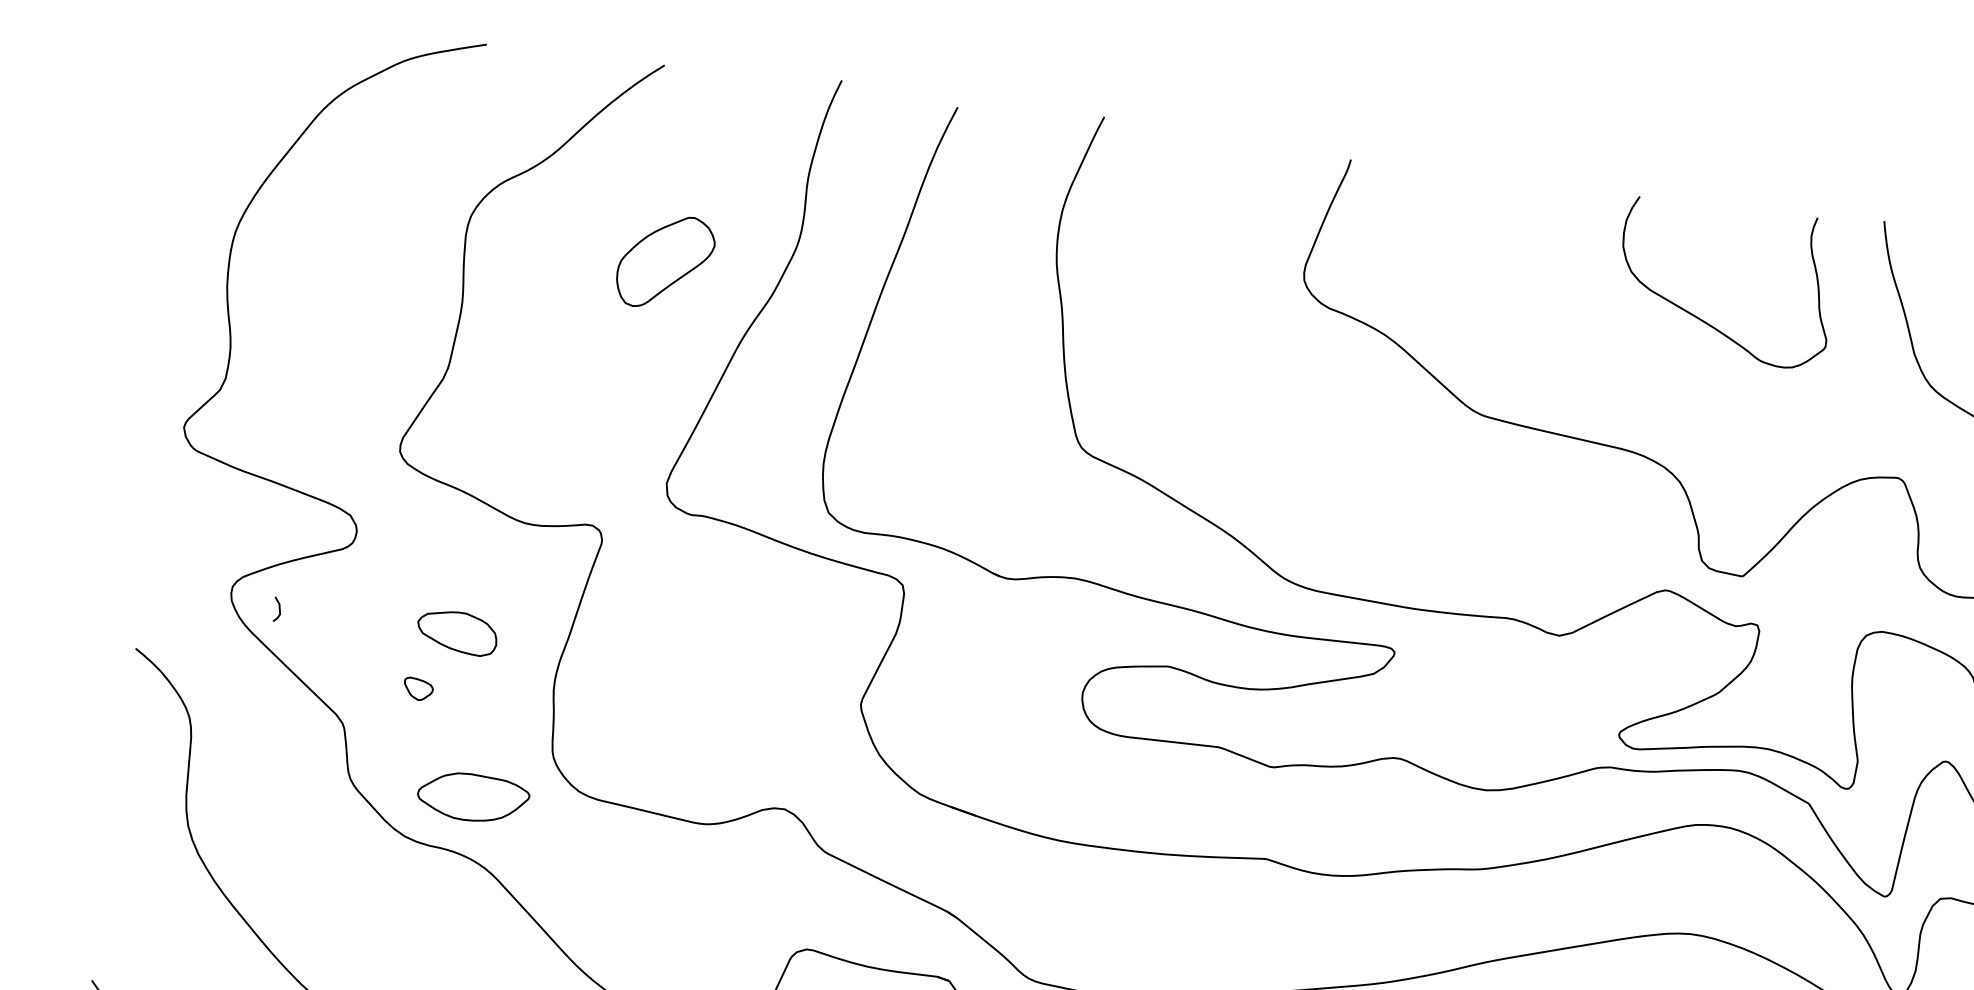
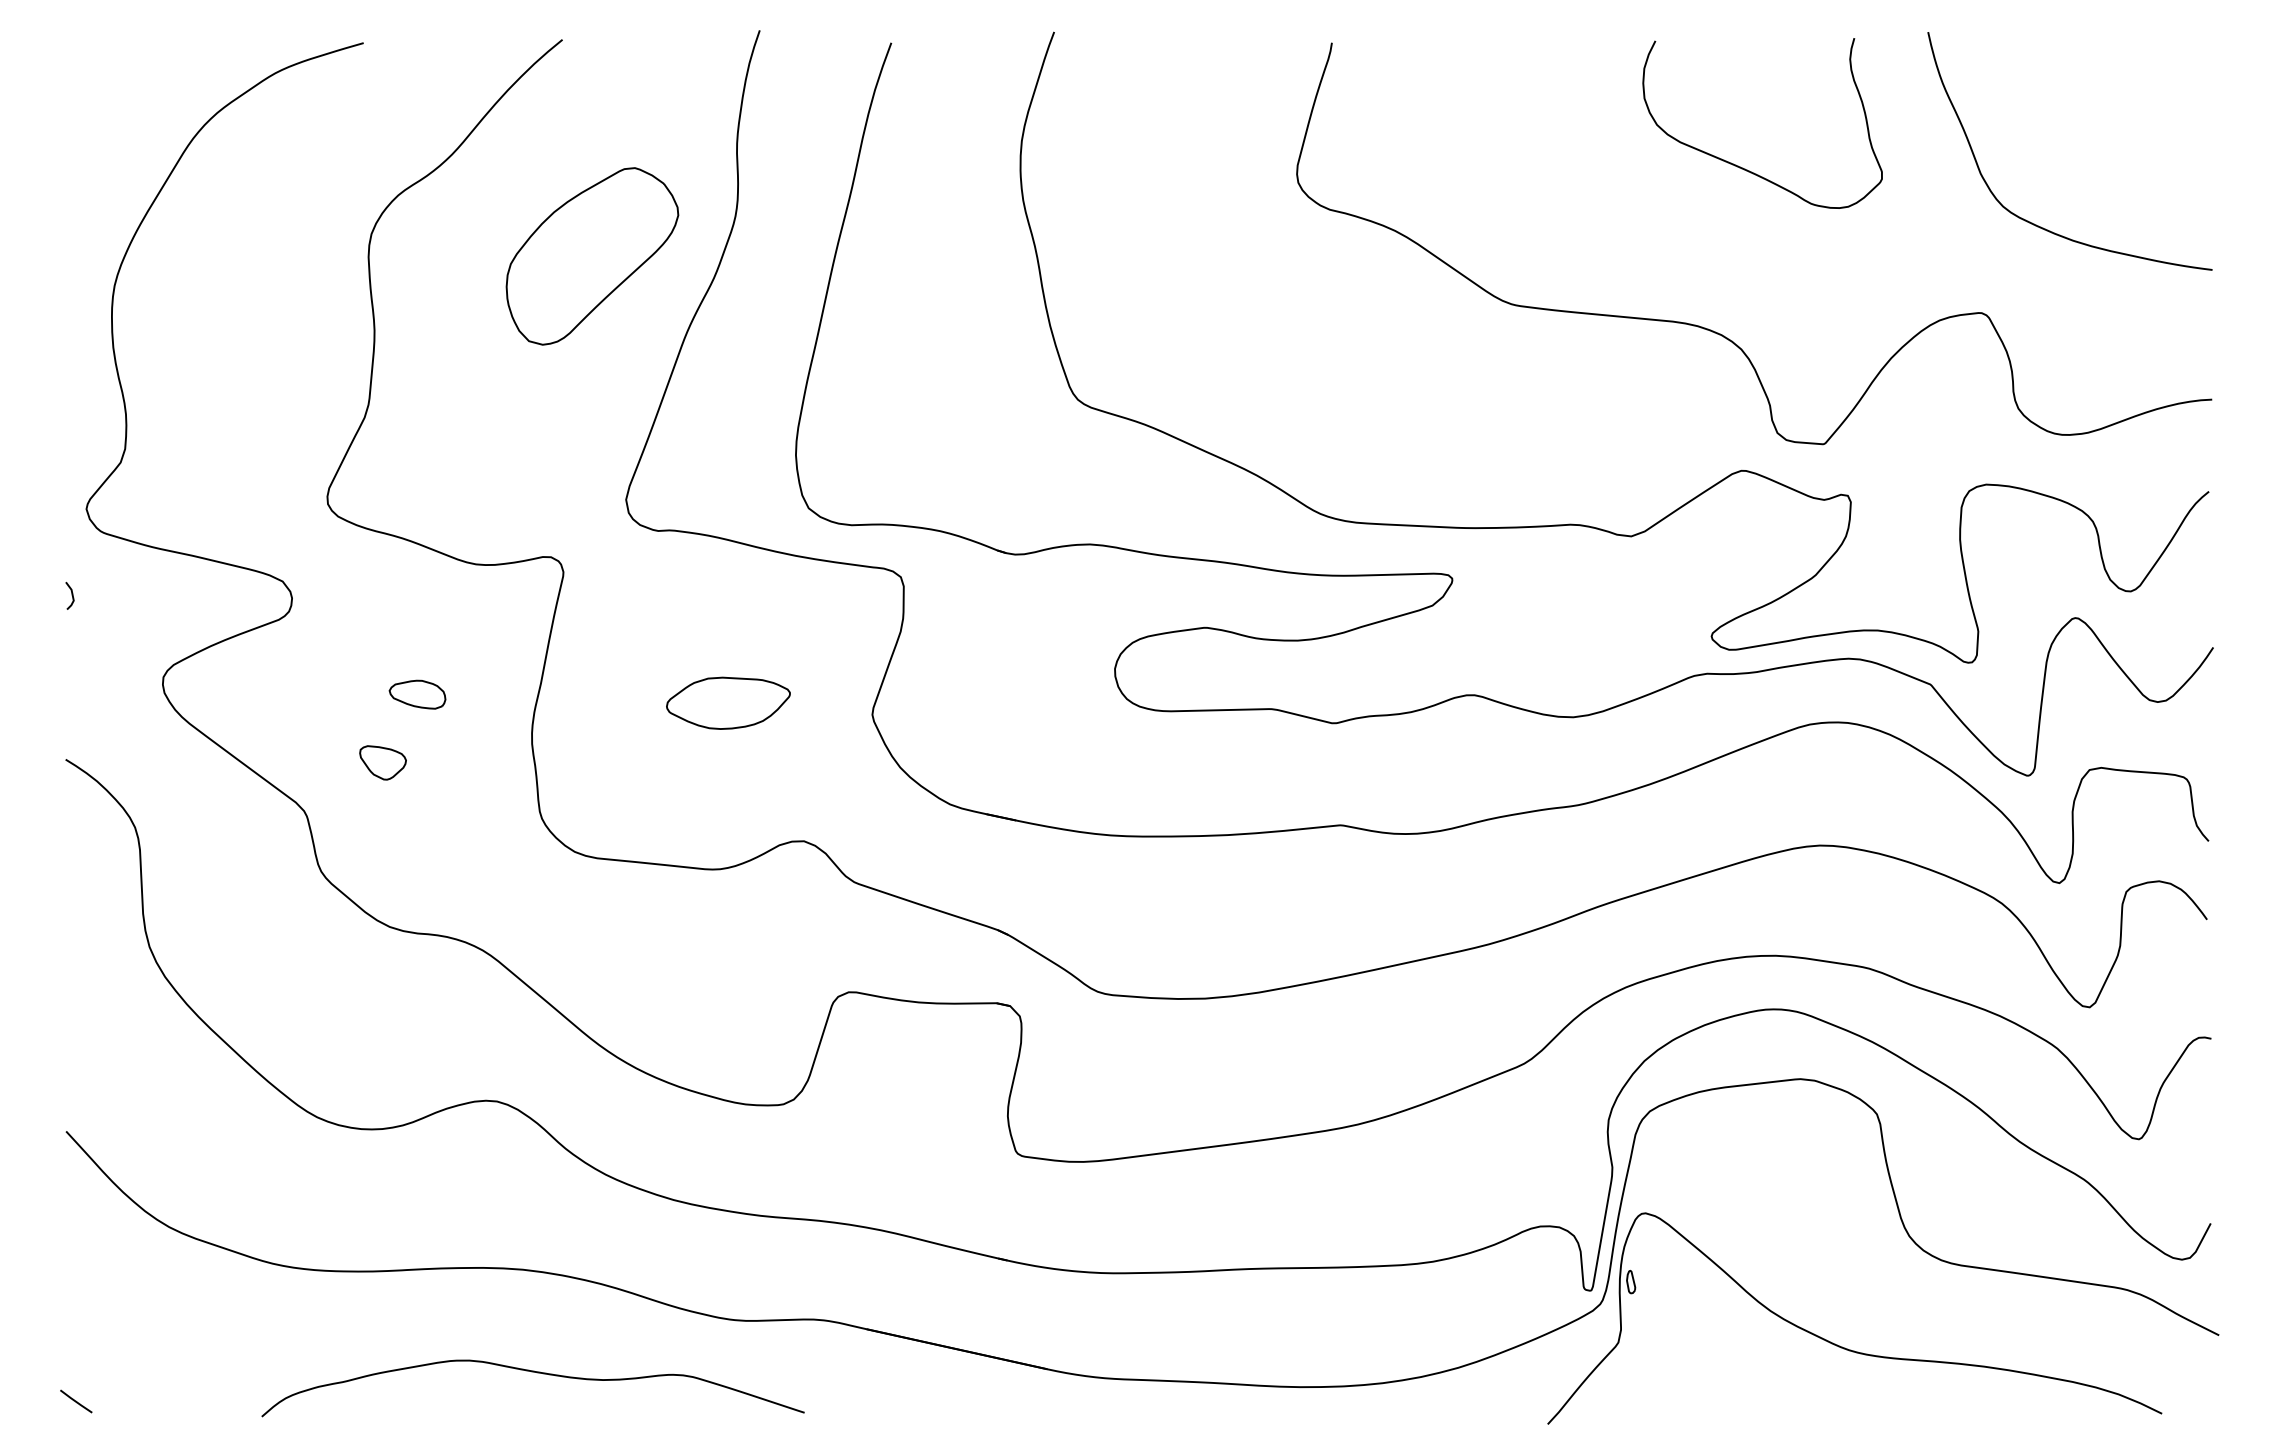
part: (665, 262) -> (592, 256), size x1.67
line: (278, 609) -> (71, 595), moved
part: (457, 632) -> (417, 694), size x0.62
part: (418, 688) -> (382, 762), size x1.43
part: (473, 797) -> (728, 702), moved

